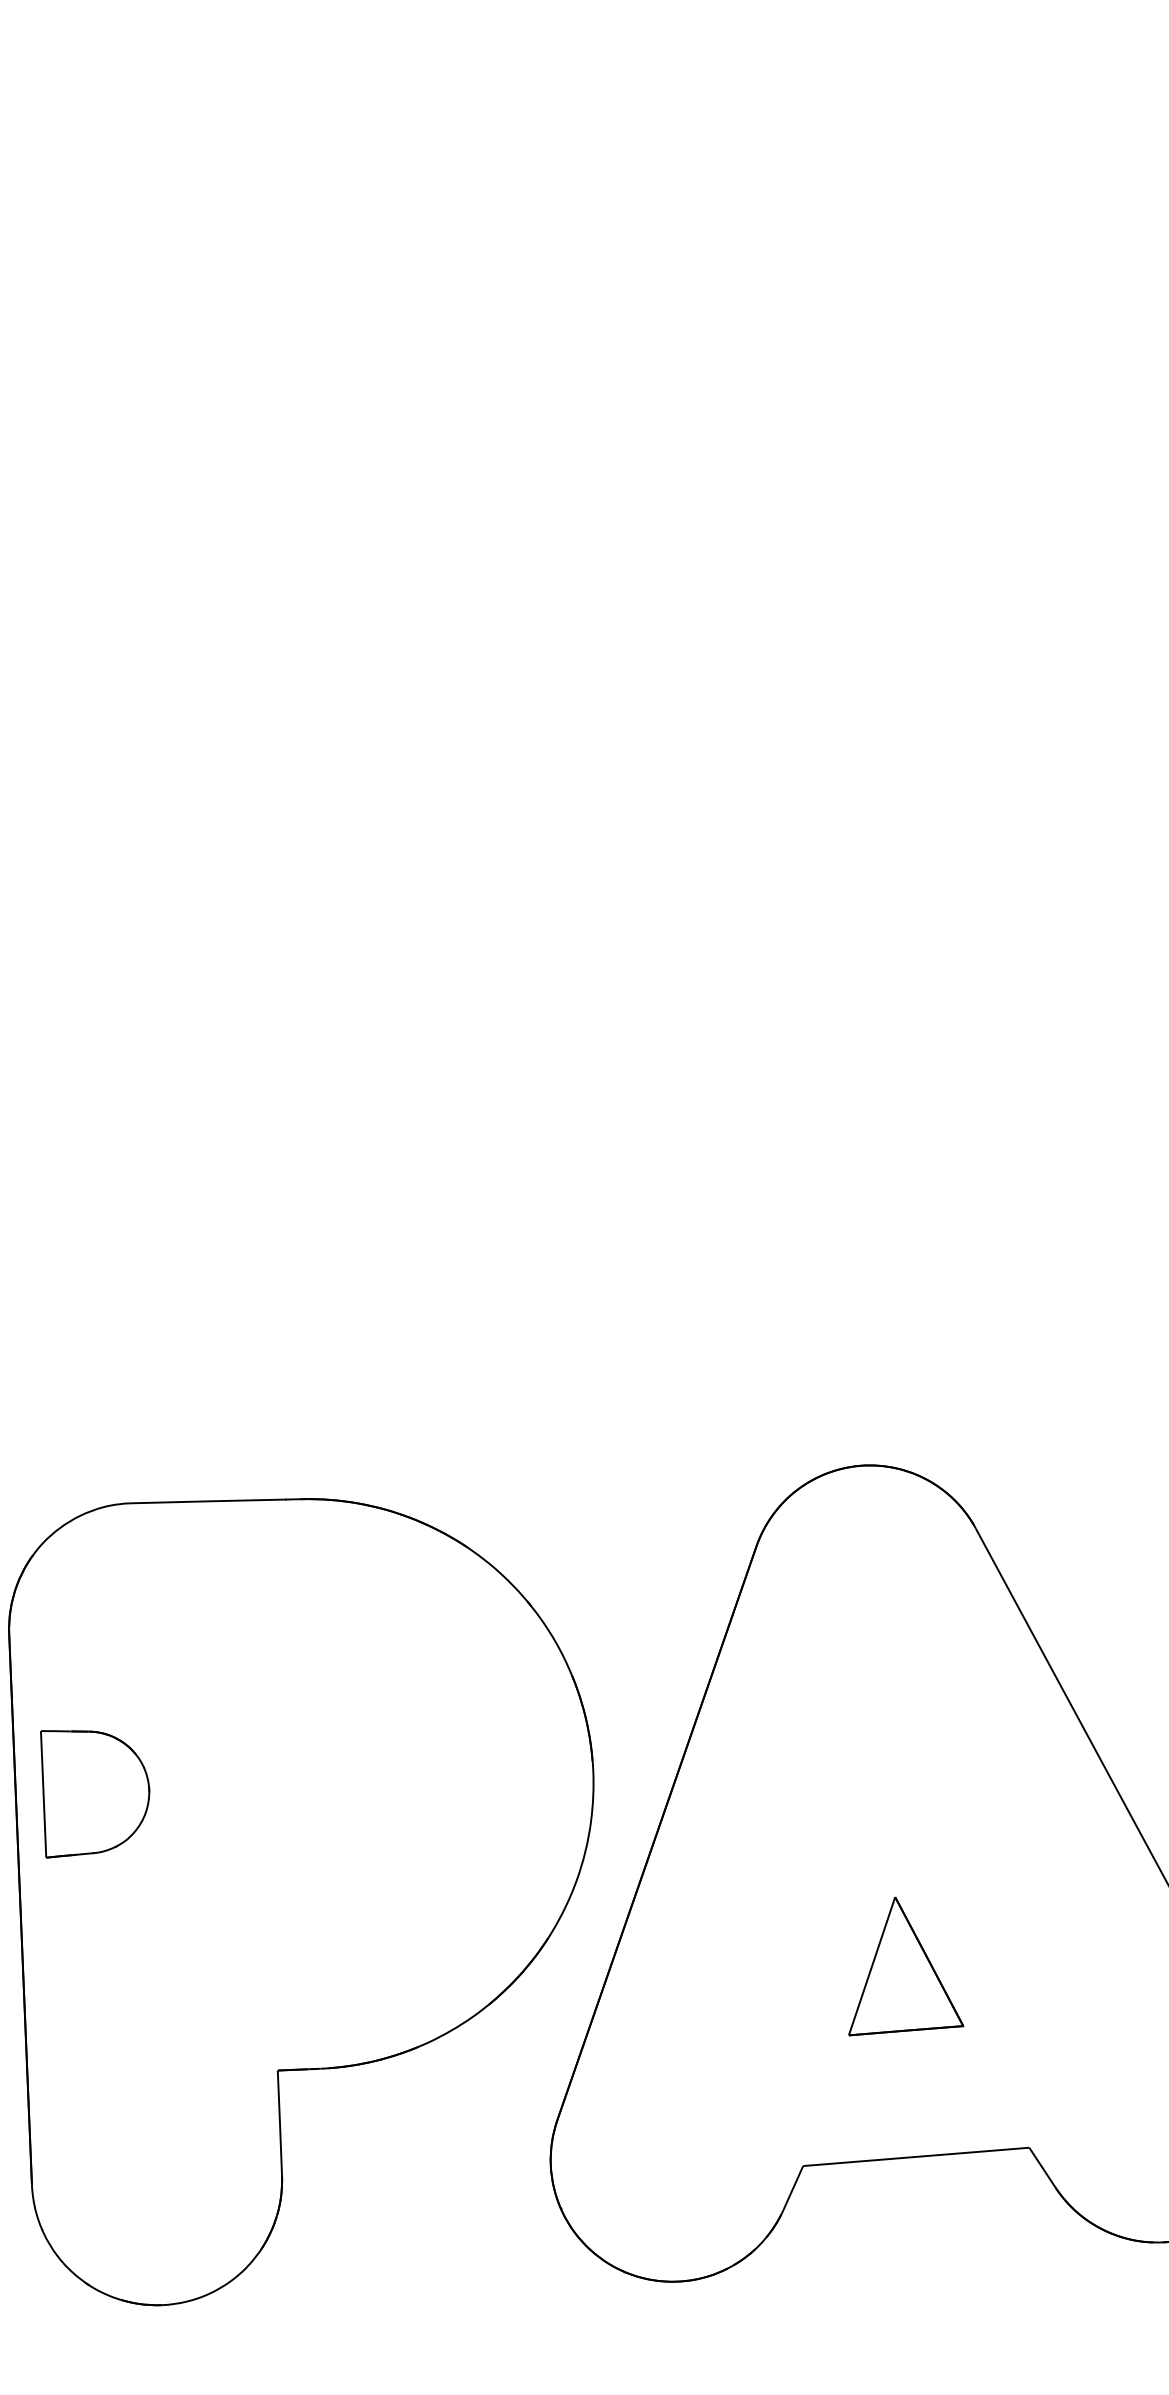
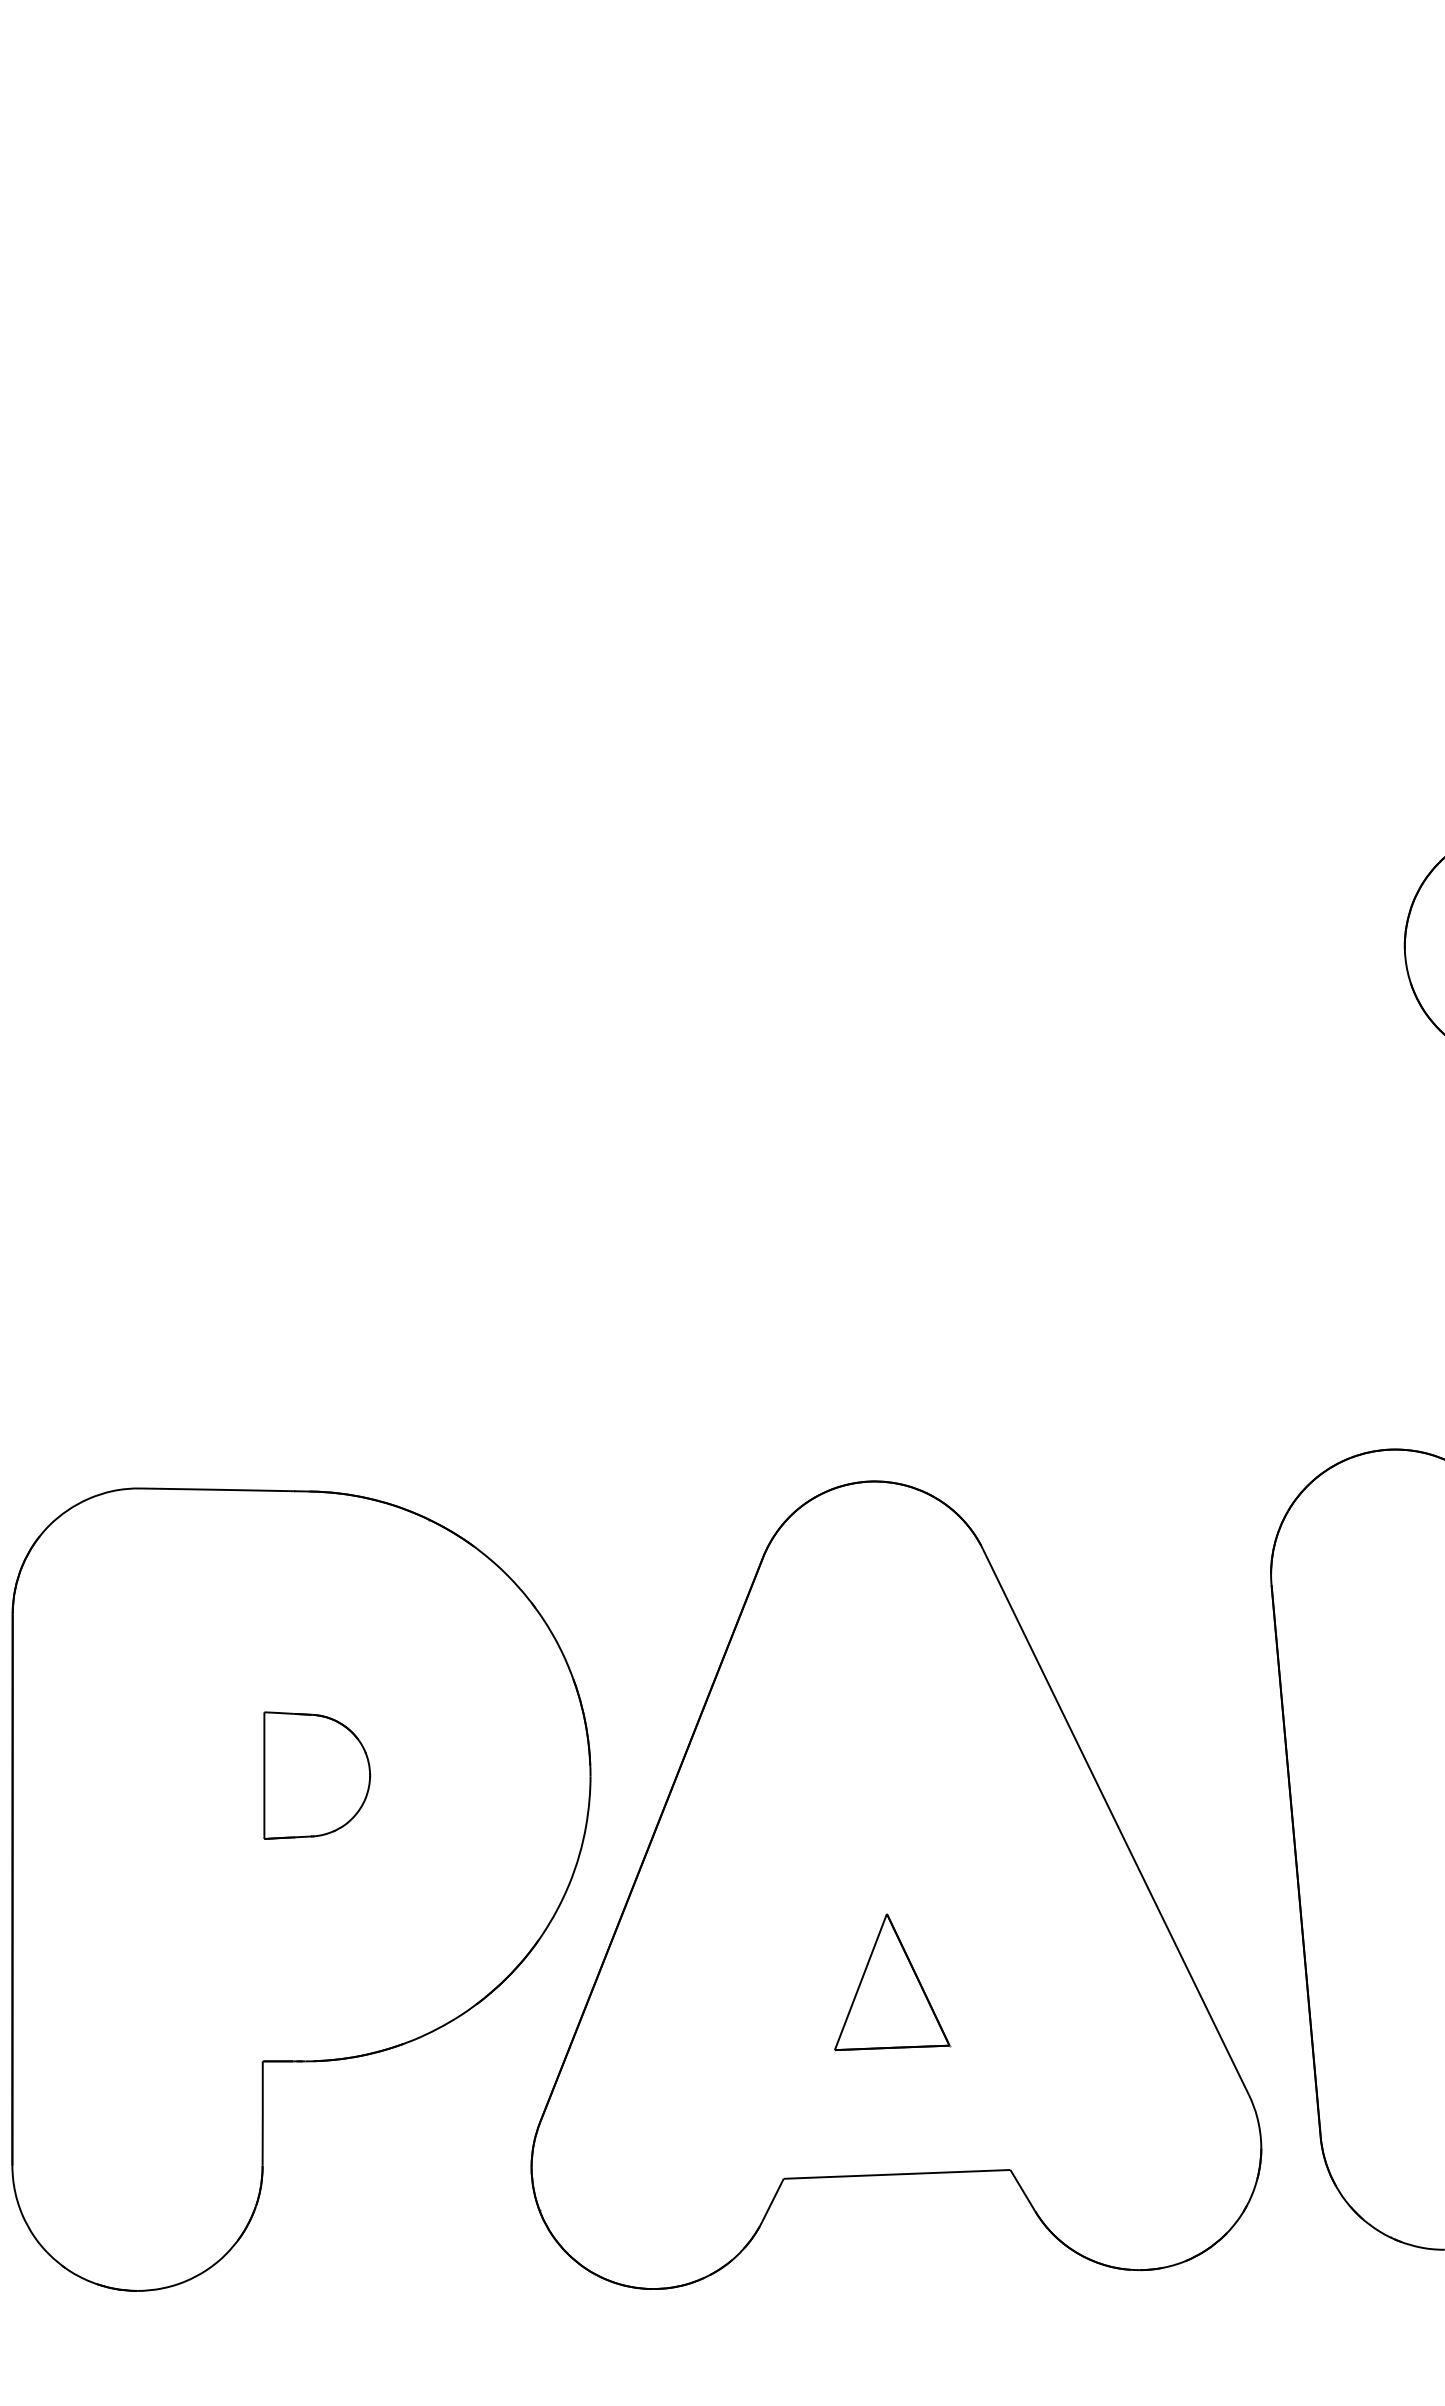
part: (96, 1792) -> (317, 1775), moved

